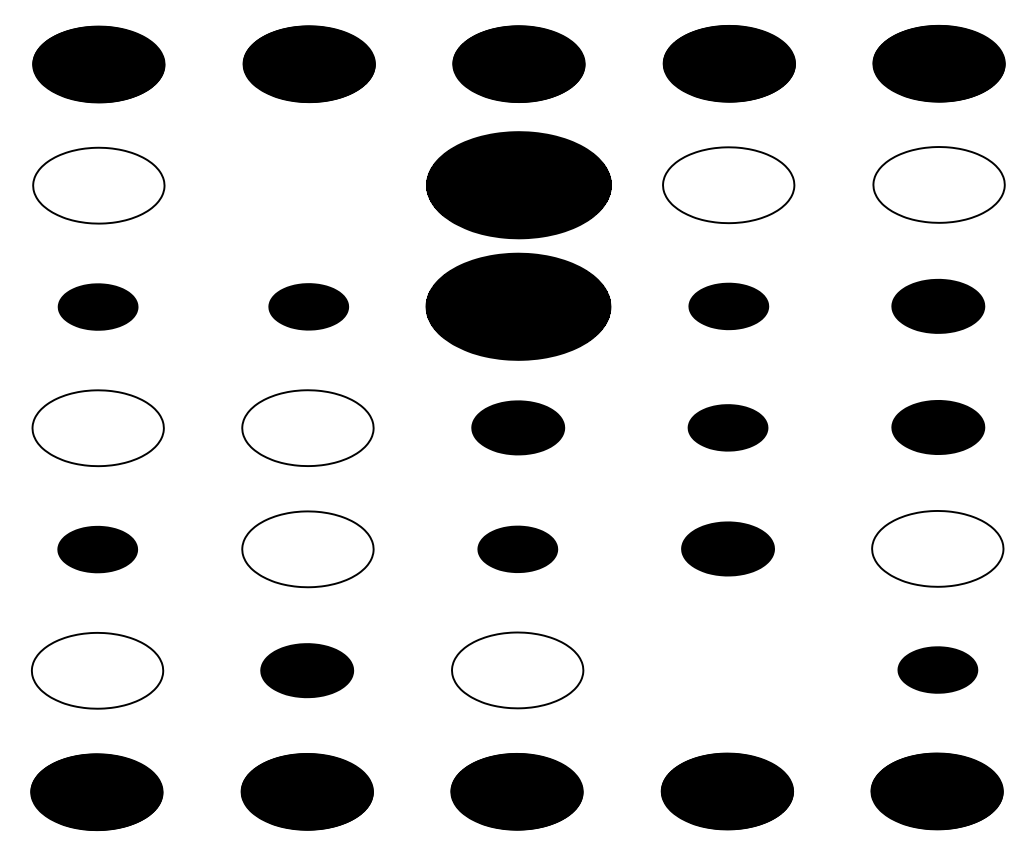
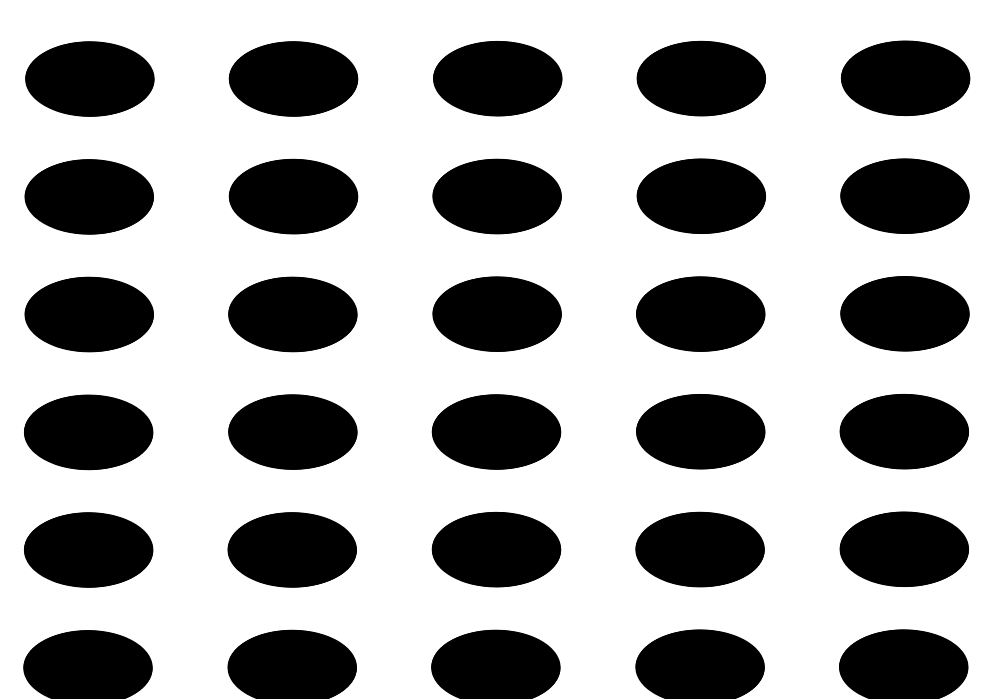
hatch: (938, 184) -> (905, 77), added
hatch: (98, 185) -> (89, 78), added
part: (308, 185) -> (293, 78), added
part: (518, 185) -> (497, 78), size x0.71
hatch: (728, 185) -> (701, 78), added
part: (97, 306) -> (88, 196), size x1.67
part: (308, 306) -> (293, 196), size x1.67
part: (517, 306) -> (496, 196), size x0.71
part: (728, 306) -> (701, 196), size x1.67
part: (937, 306) -> (904, 196), size x1.43
part: (517, 427) -> (496, 313), size x1.43
part: (727, 427) -> (700, 313), size x1.67
part: (937, 427) -> (904, 313), size x1.43
hatch: (97, 428) -> (88, 314), added
hatch: (307, 428) -> (292, 314), added
part: (727, 548) -> (700, 431), size x1.43
hatch: (937, 548) -> (904, 431), added
part: (97, 549) -> (88, 432), size x1.67
hatch: (307, 549) -> (292, 432), added
part: (517, 549) -> (496, 432), size x1.67
part: (937, 669) -> (904, 548), size x1.67
hatch: (97, 670) -> (88, 549), added
part: (306, 670) -> (291, 549), size x1.43
hatch: (517, 670) -> (496, 549), added
part: (726, 670) -> (699, 549), added

